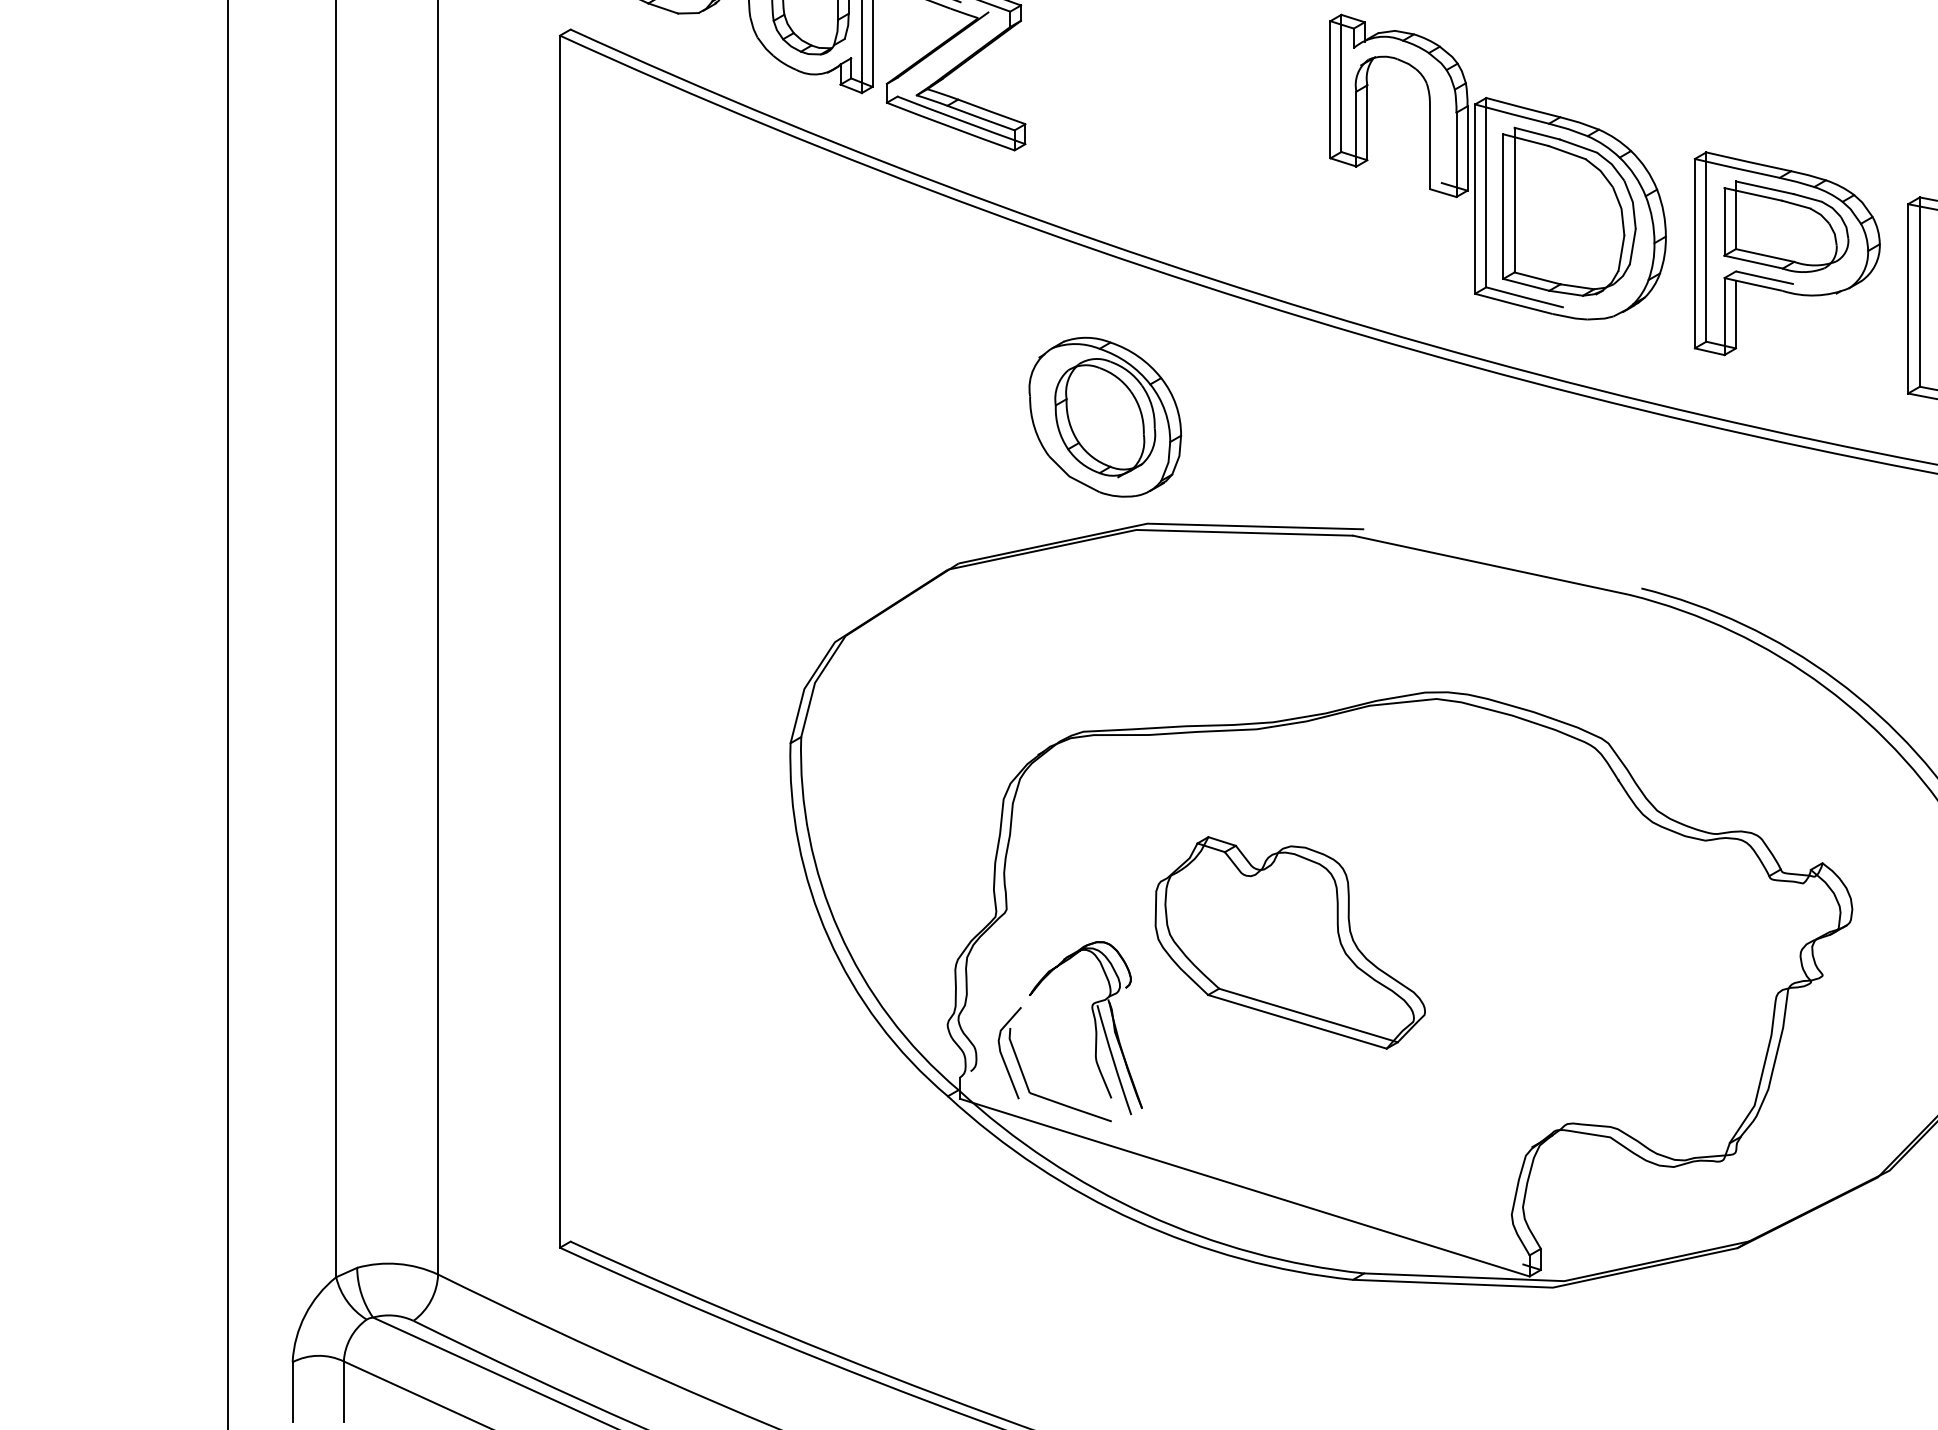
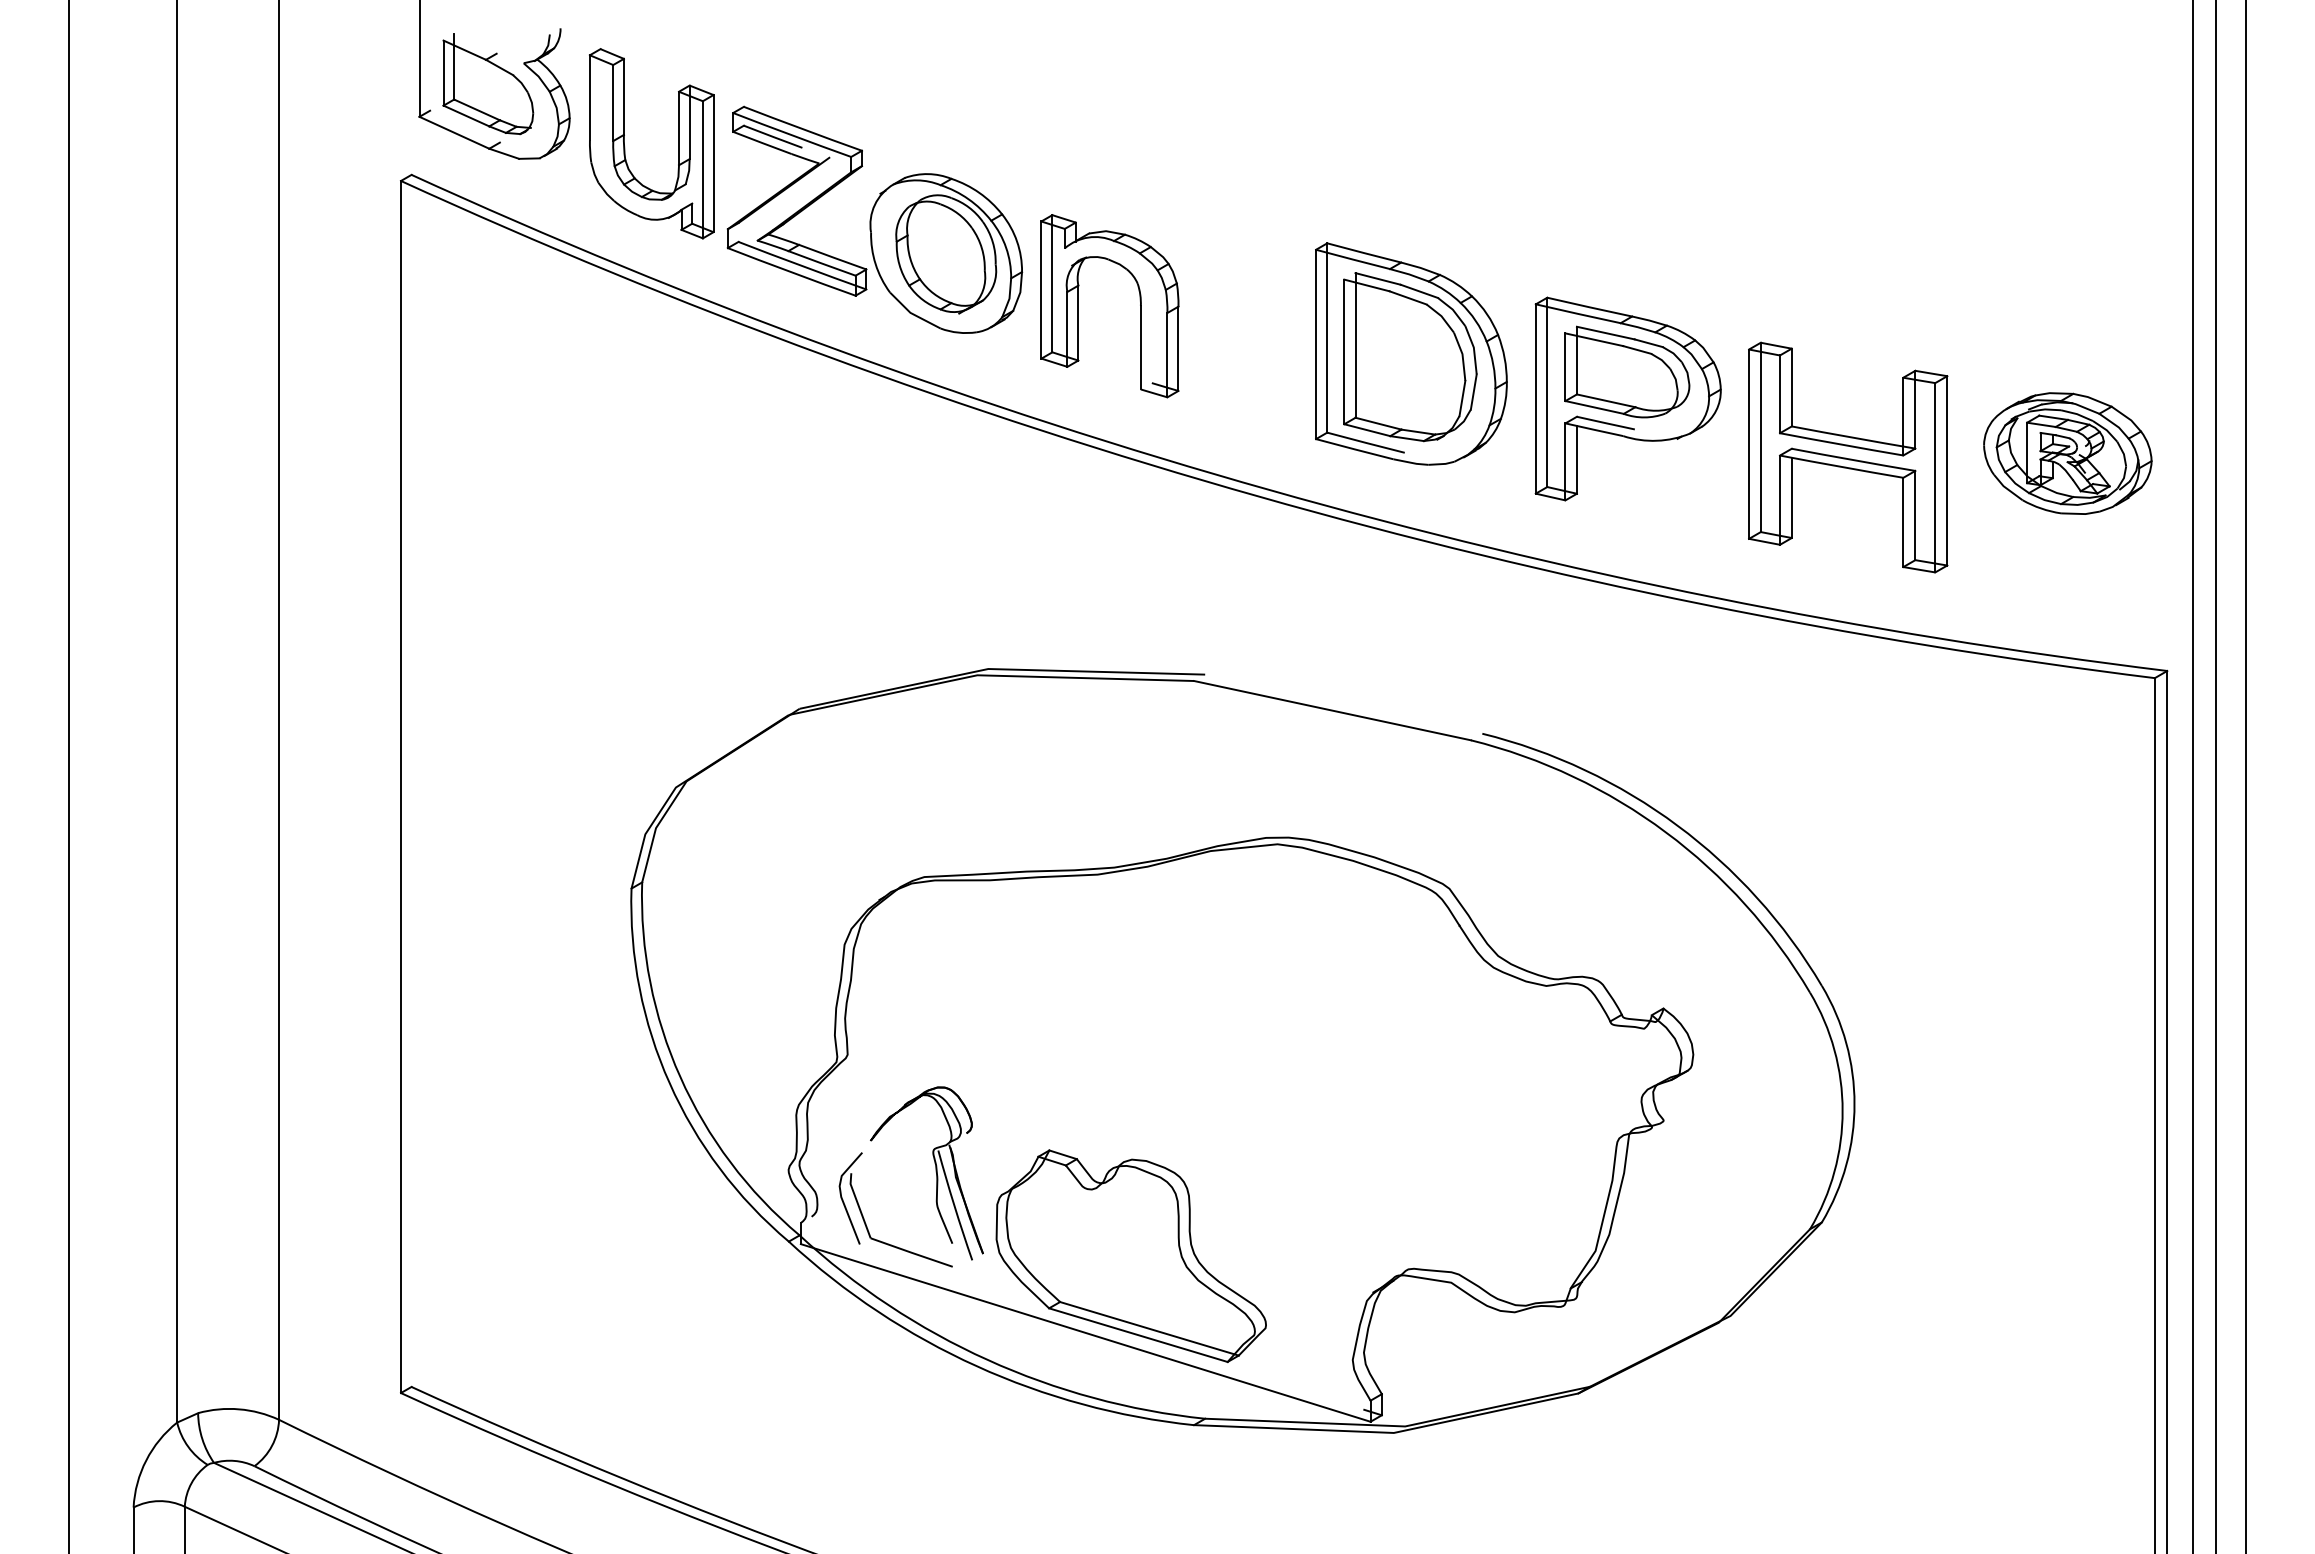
part: (1428, 100) -> (1139, 300), moved
part: (1105, 417) -> (946, 253), moved
part: (1289, 943) -> (1130, 1256), moved

